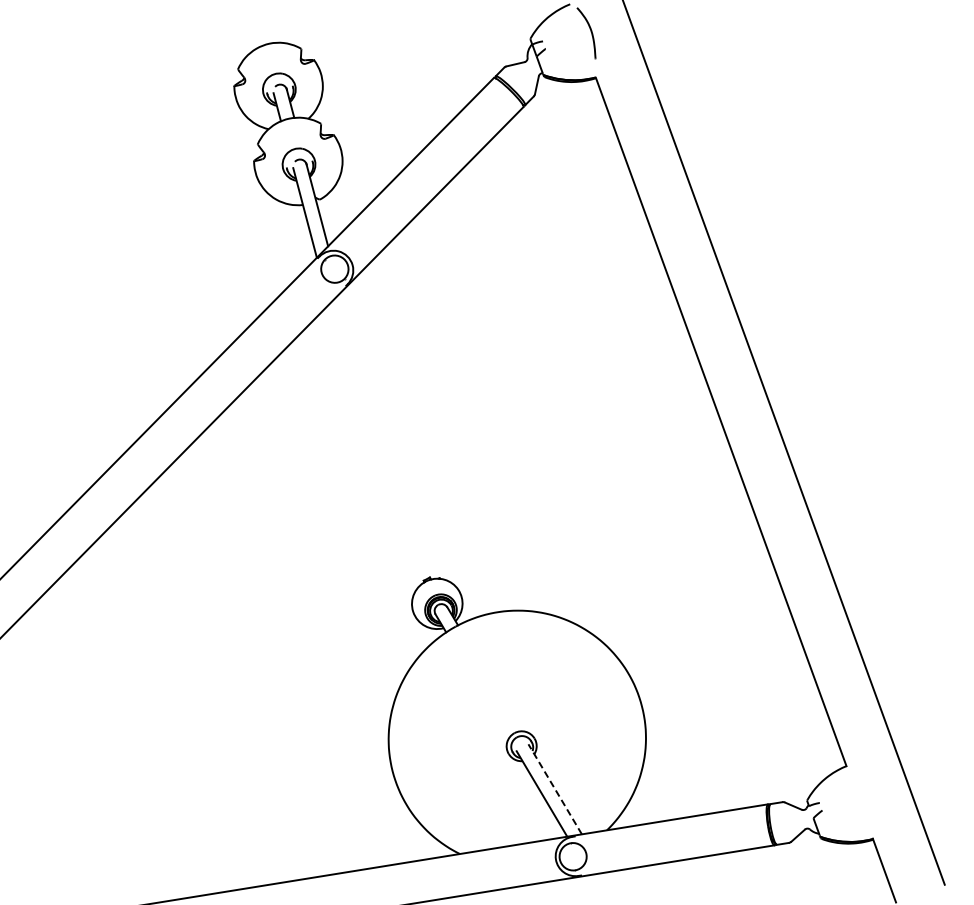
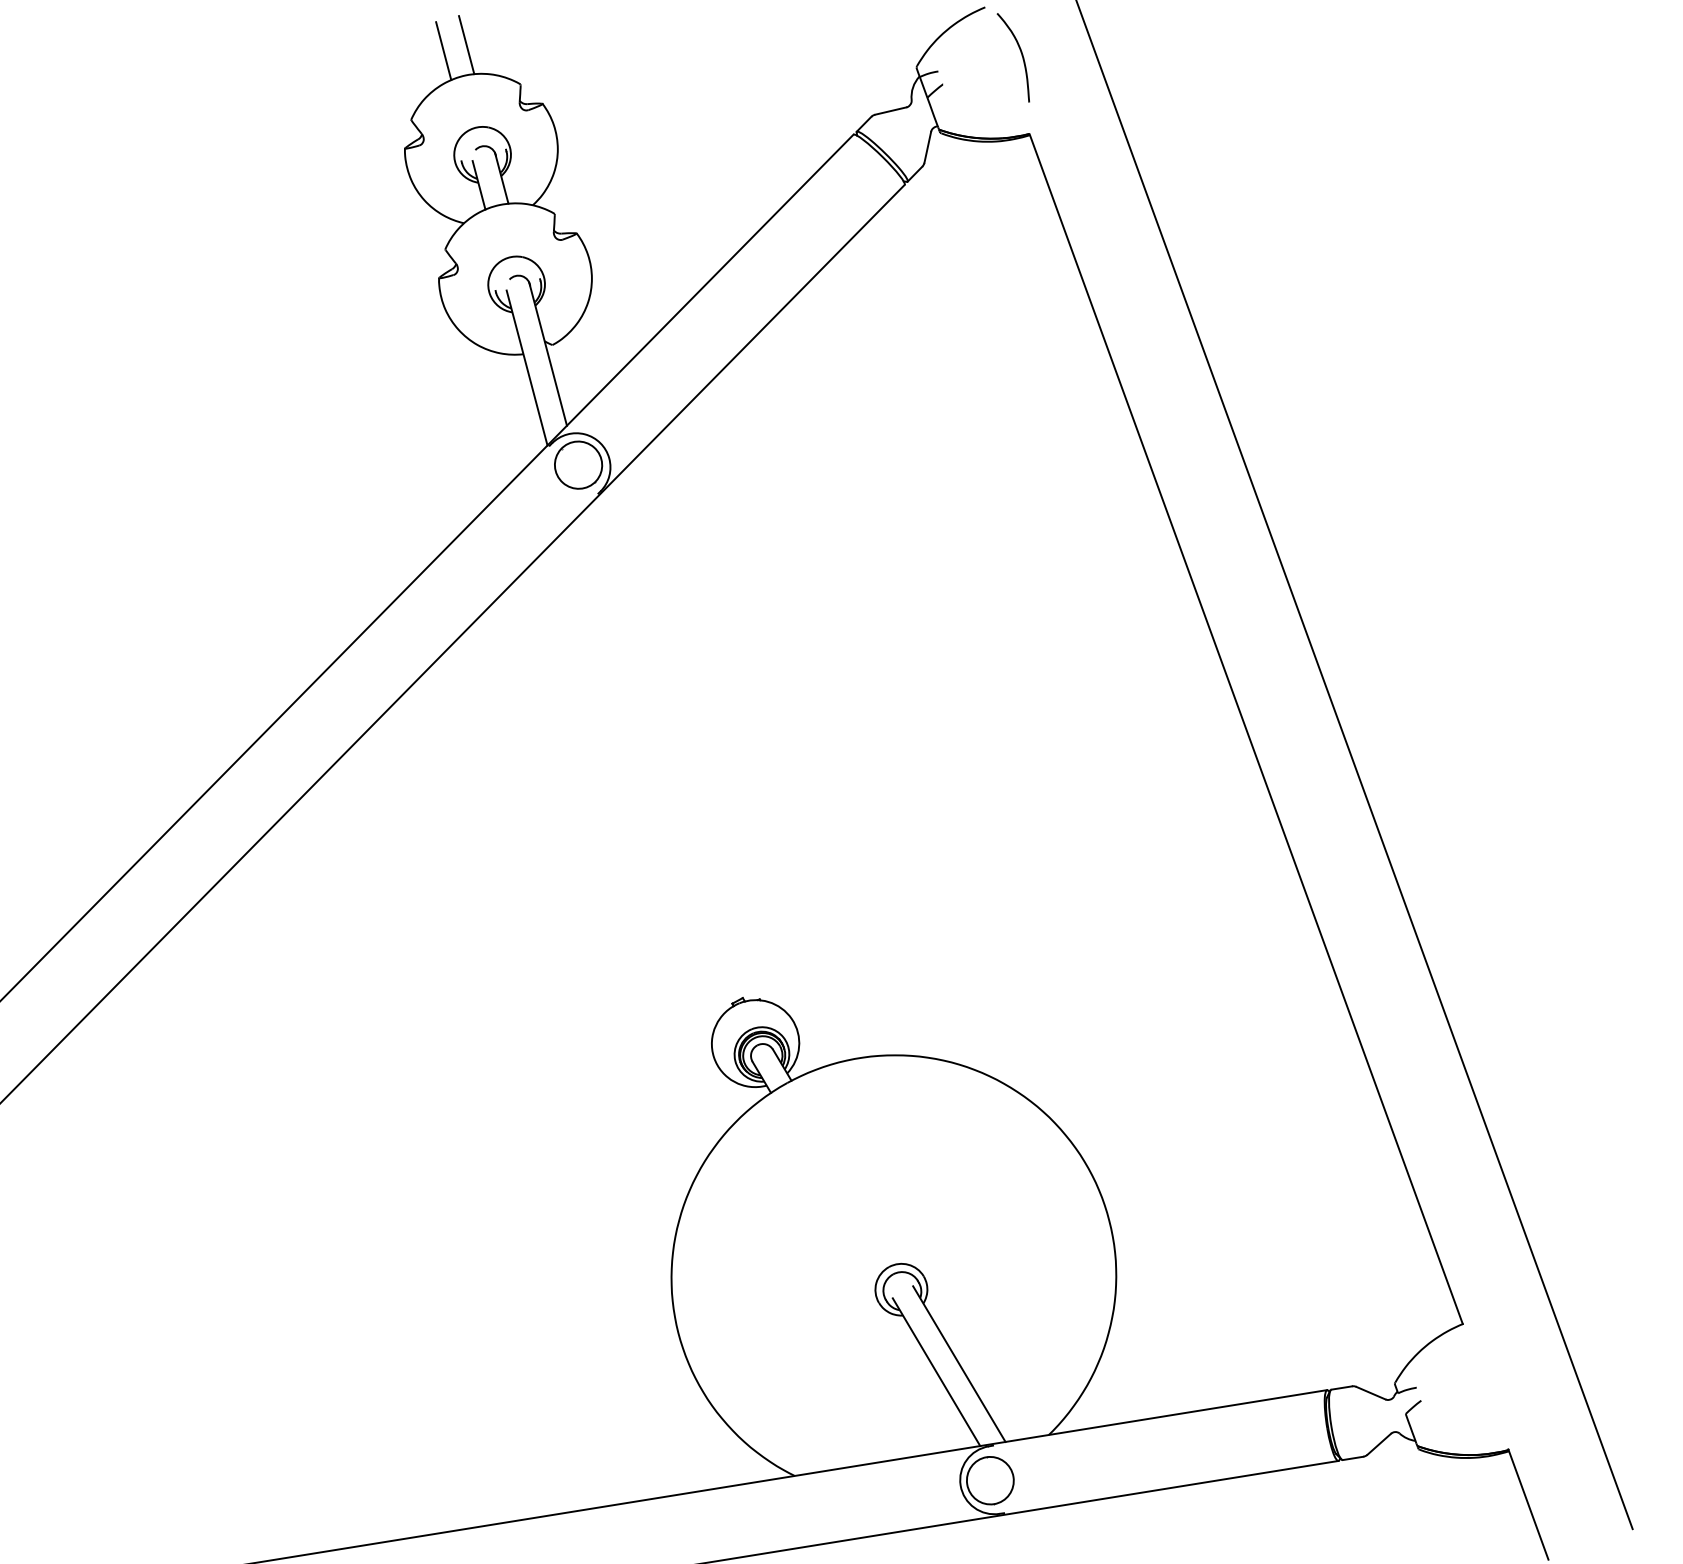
line: (269, 25) -> (465, 44), added
line: (256, 29) -> (443, 50), added
line: (554, 788) -> (958, 1362), dashed -> solid

